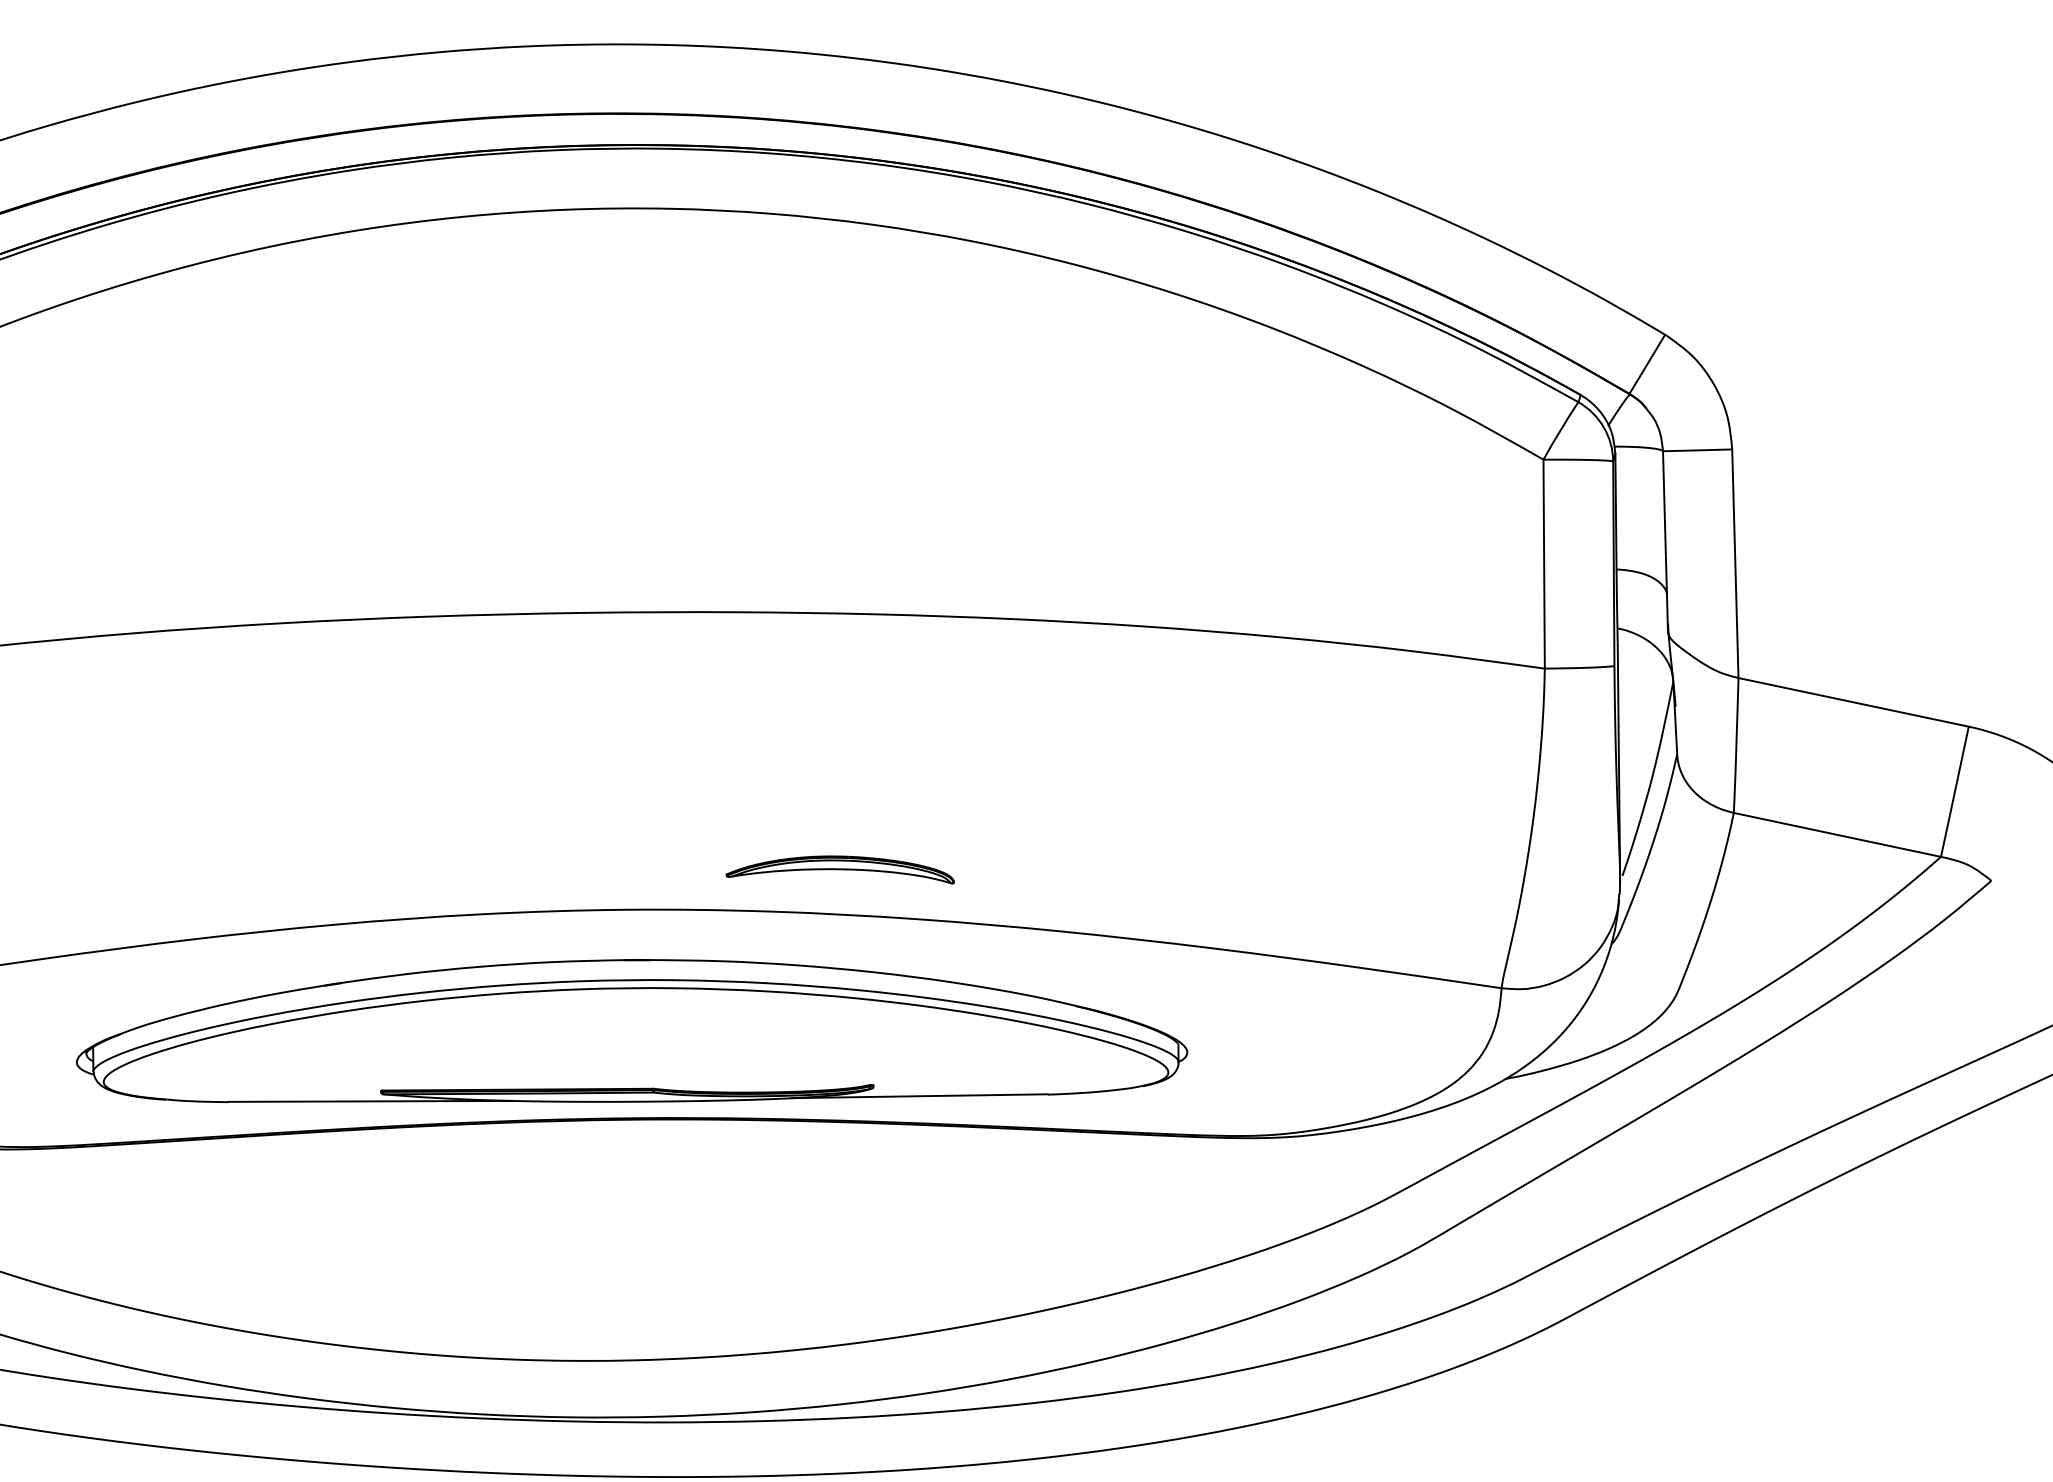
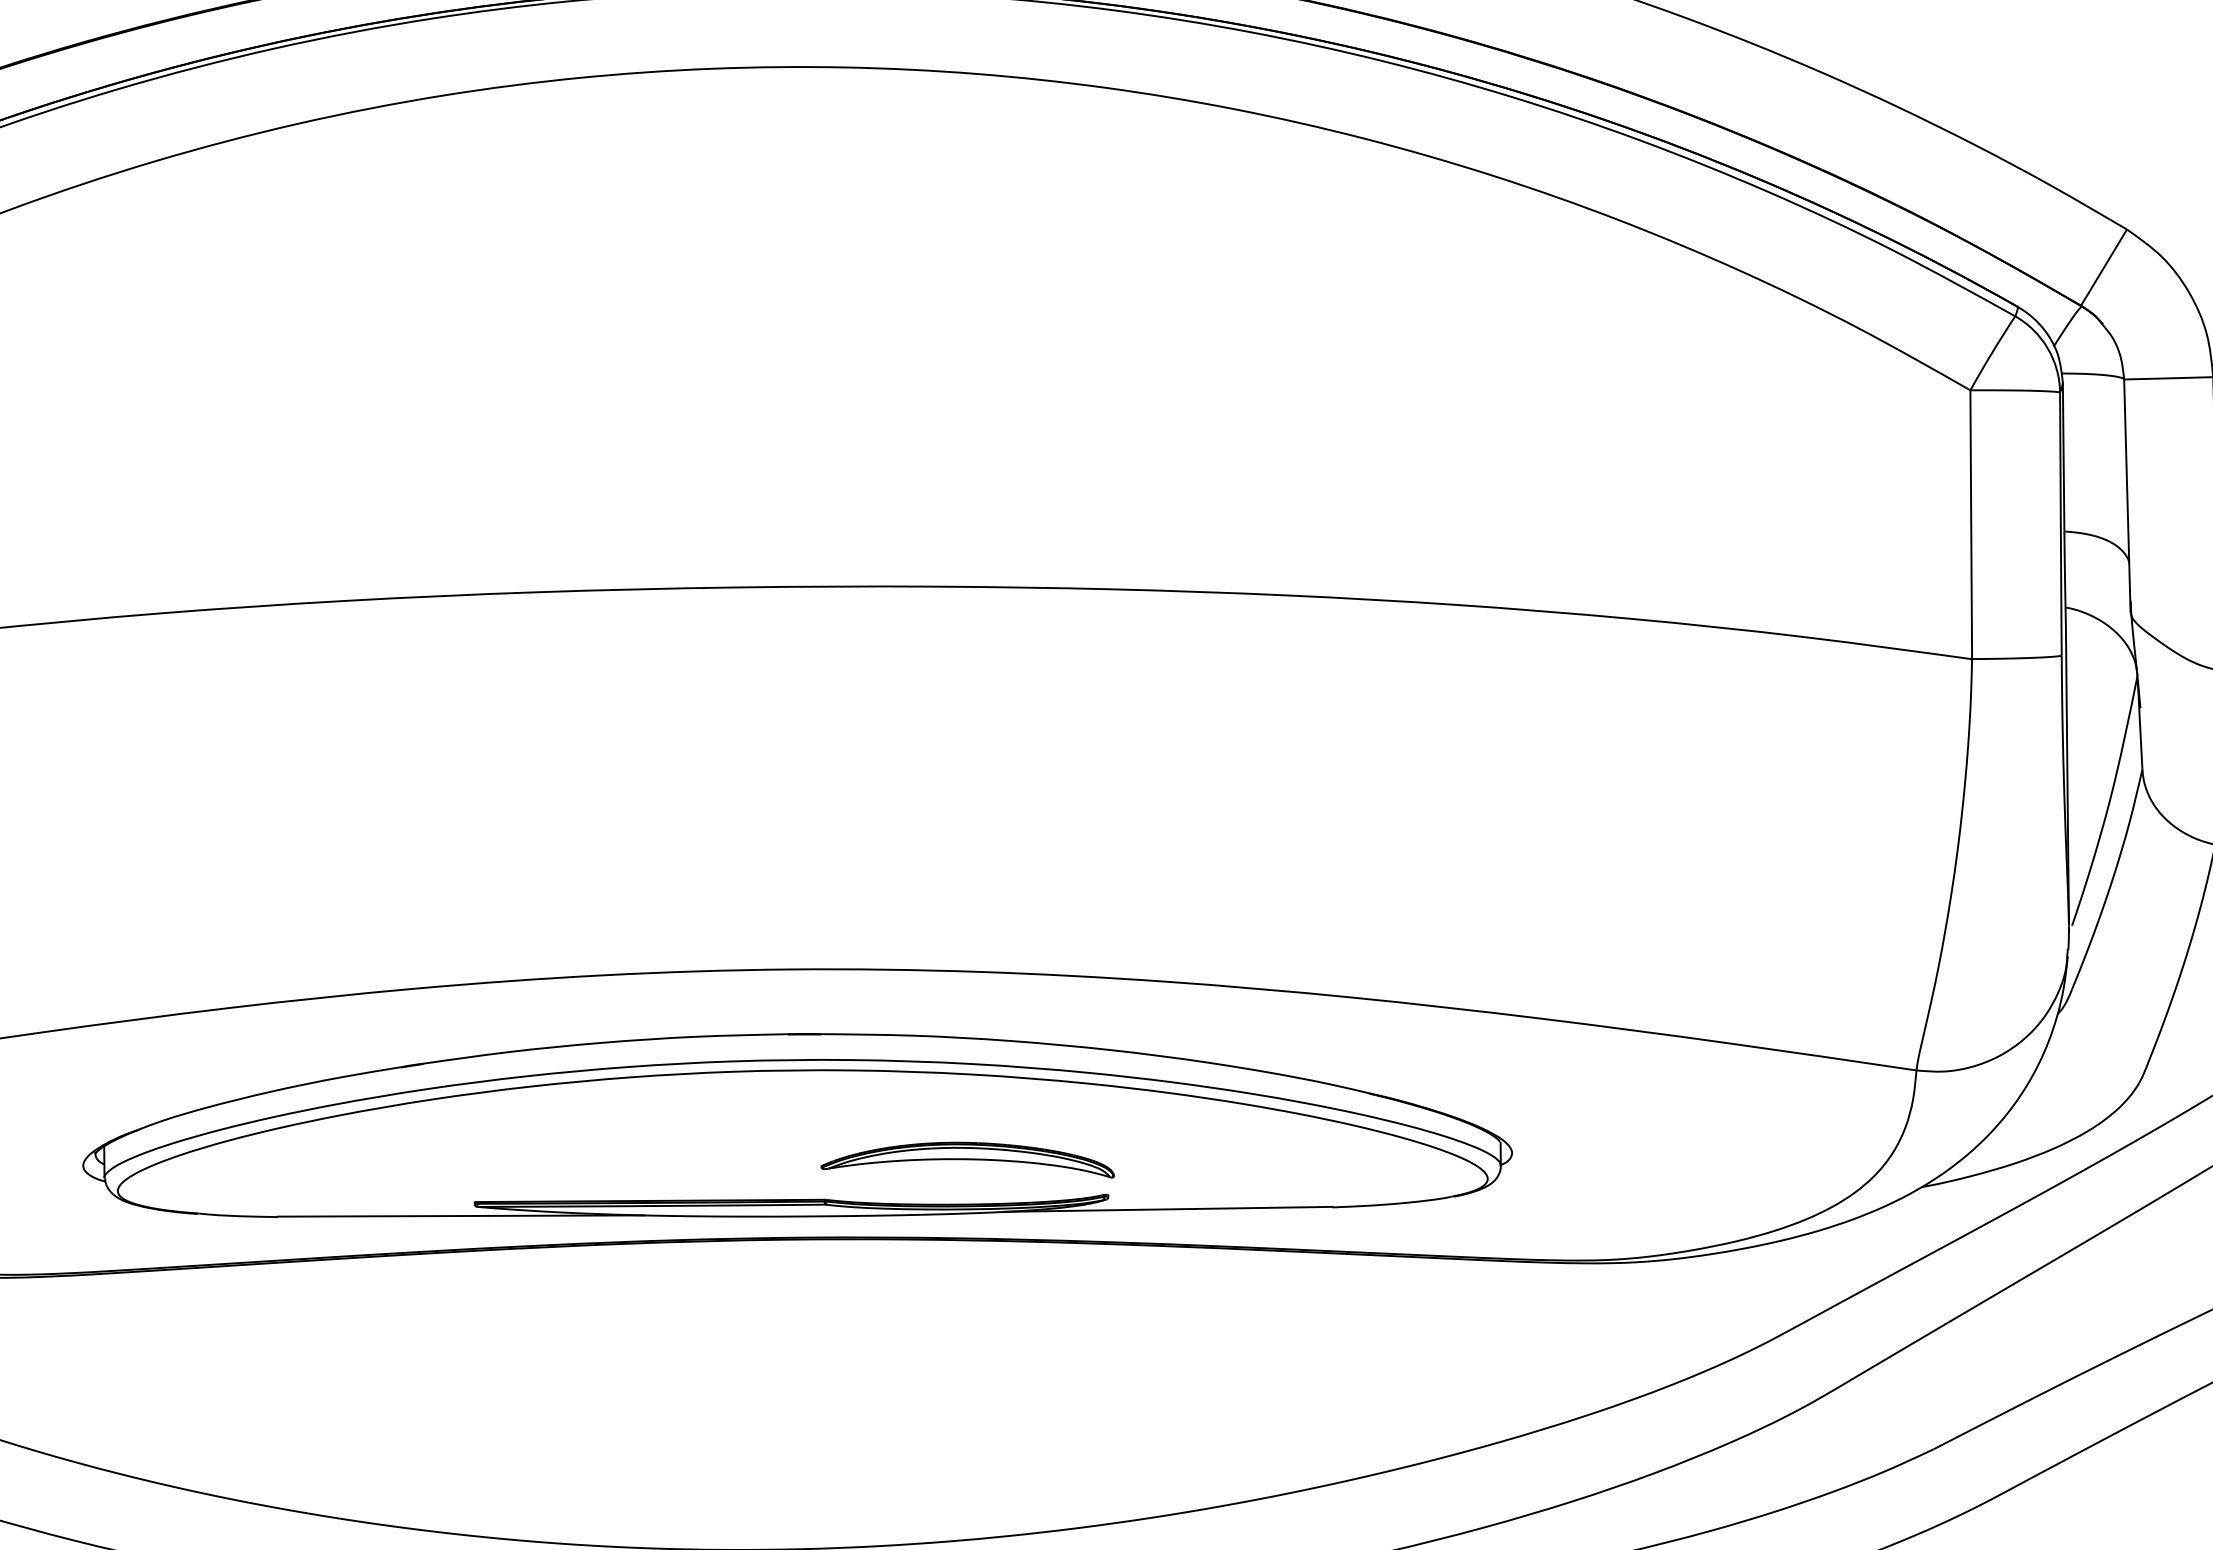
part: (839, 869) -> (966, 1159), moved

